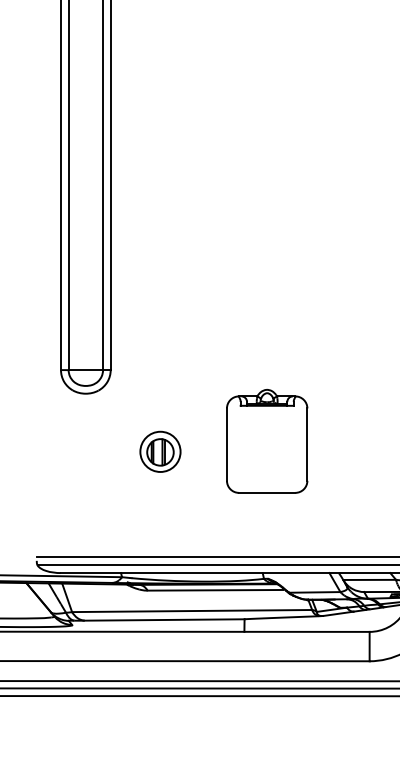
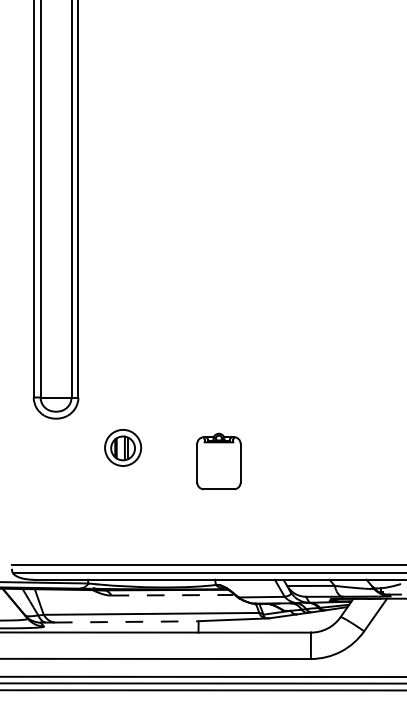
part: (266, 441) -> (218, 461), size x0.6
part: (160, 451) -> (123, 447), moved
line: (215, 590) -> (172, 595), solid -> dashed
line: (164, 619) -> (126, 621), solid -> dashed

